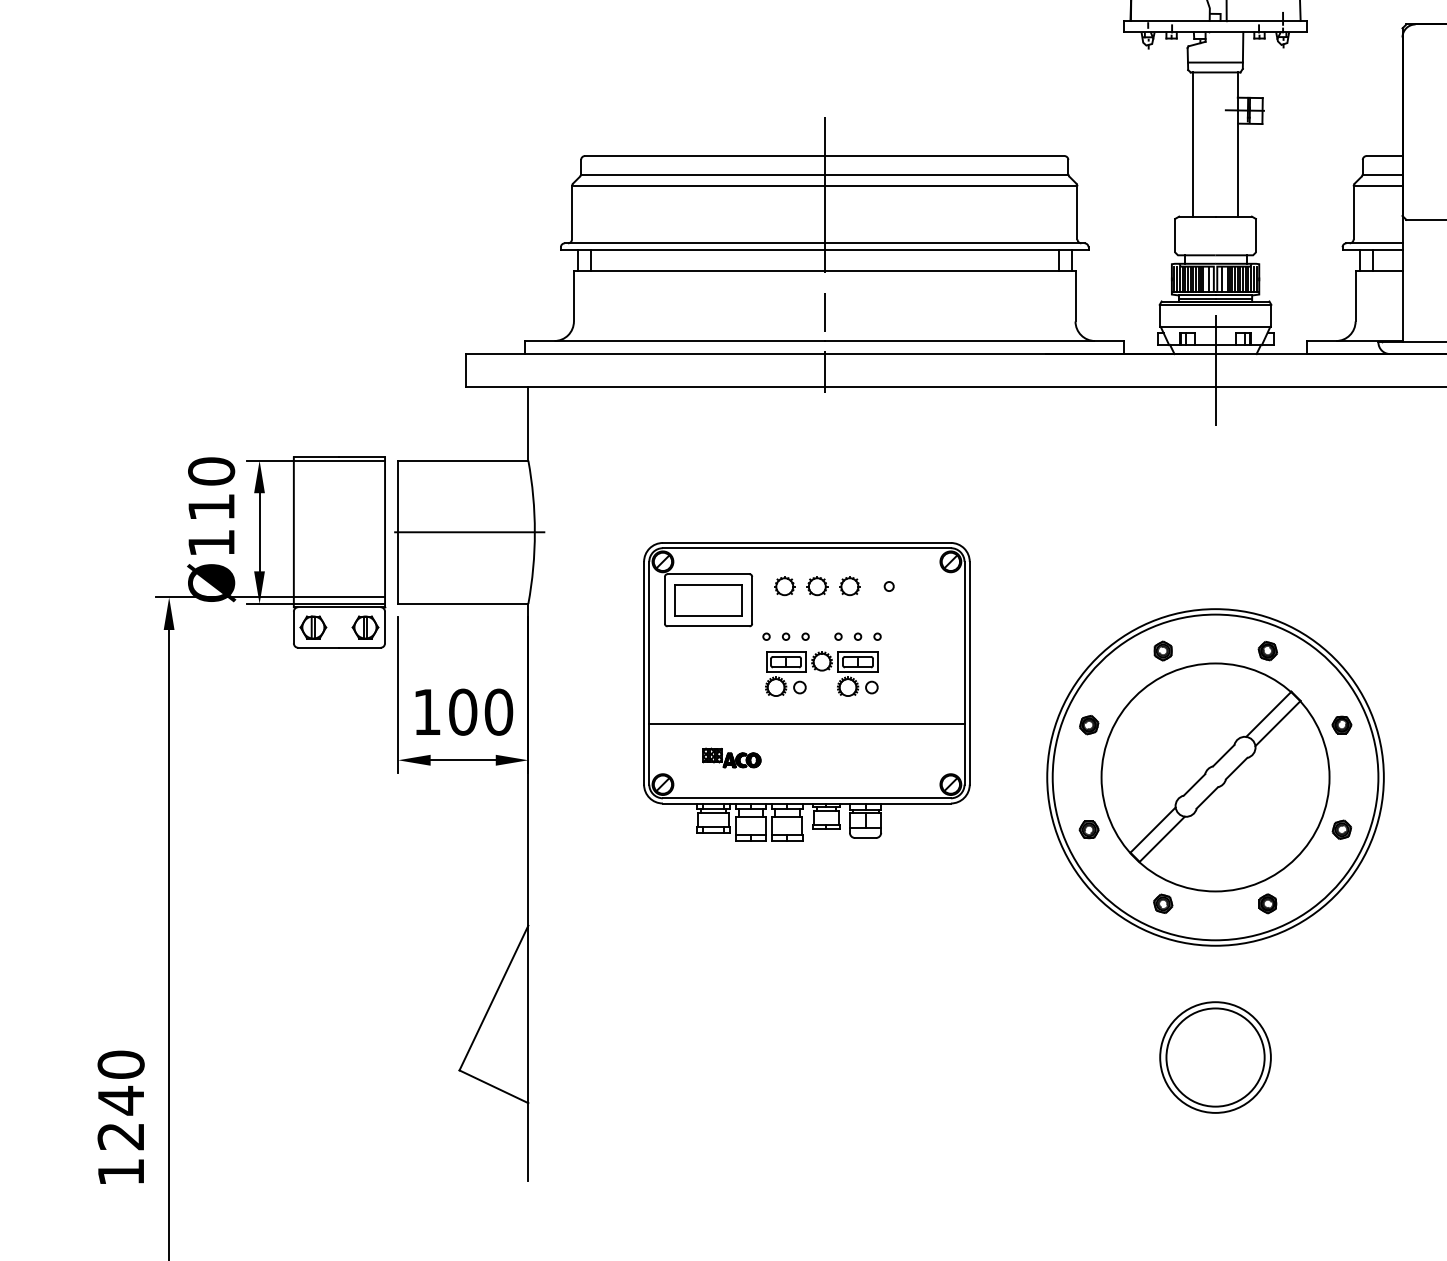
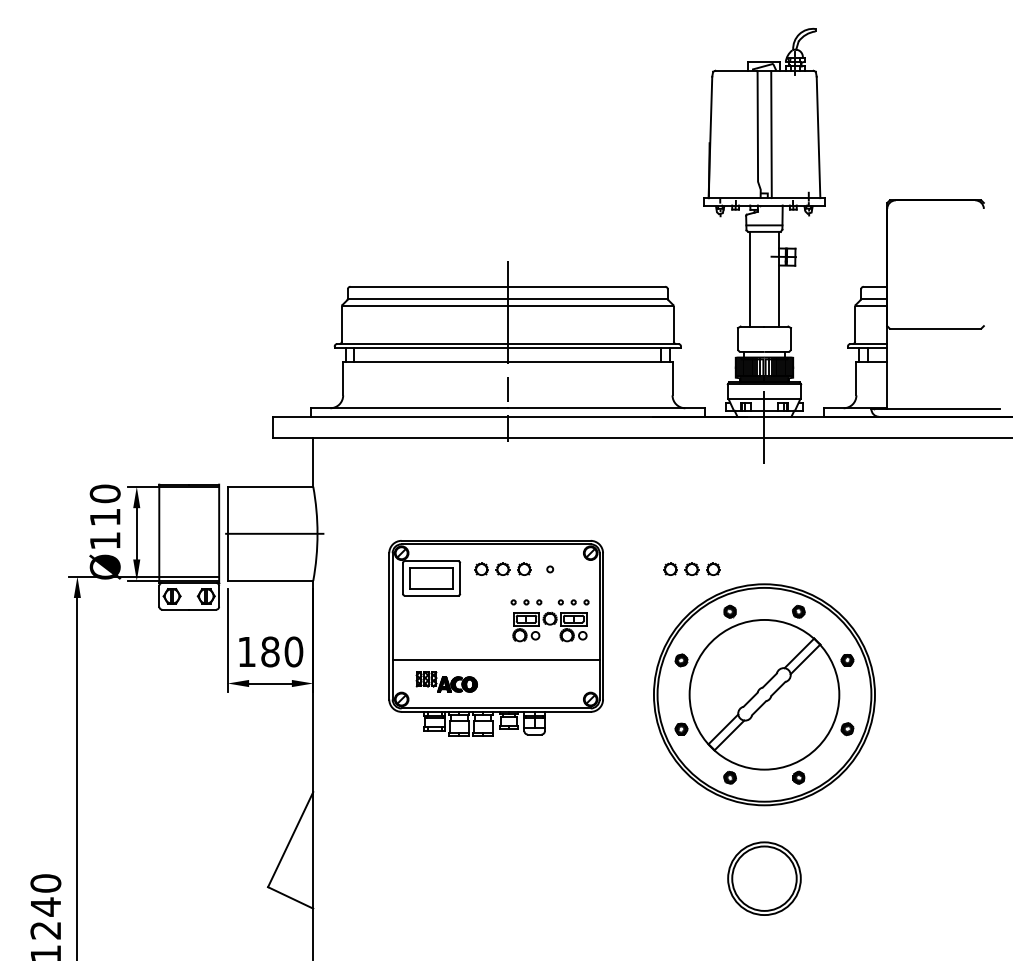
part: (1104, 585) -> (691, 568), added
part: (821, 664) -> (549, 620), moved
text: (463, 711) -> (270, 651), 100 -> 180
part: (731, 757) -> (446, 681), size x1.6

